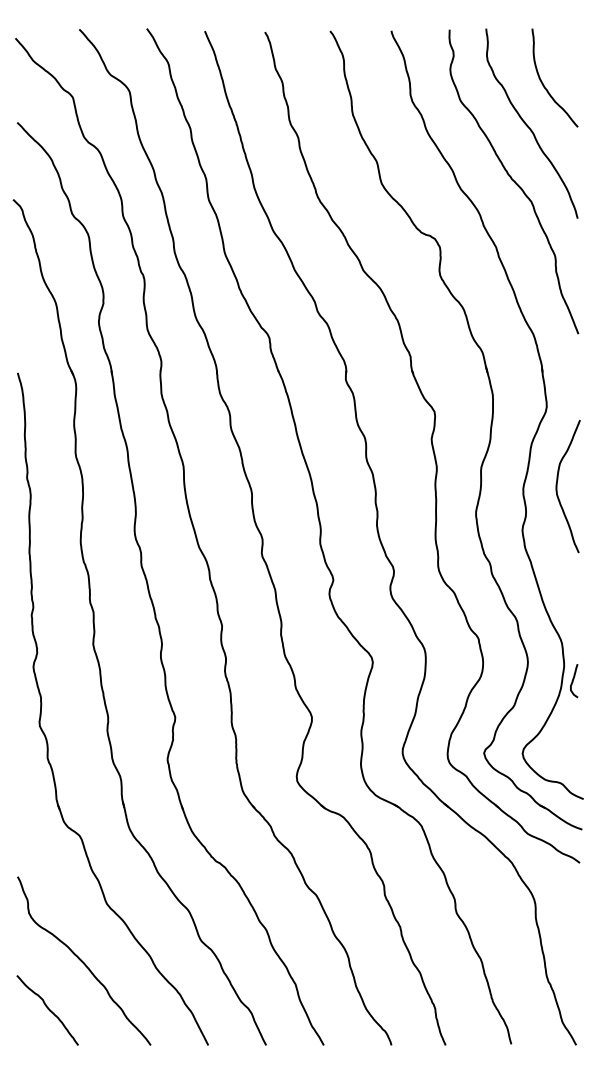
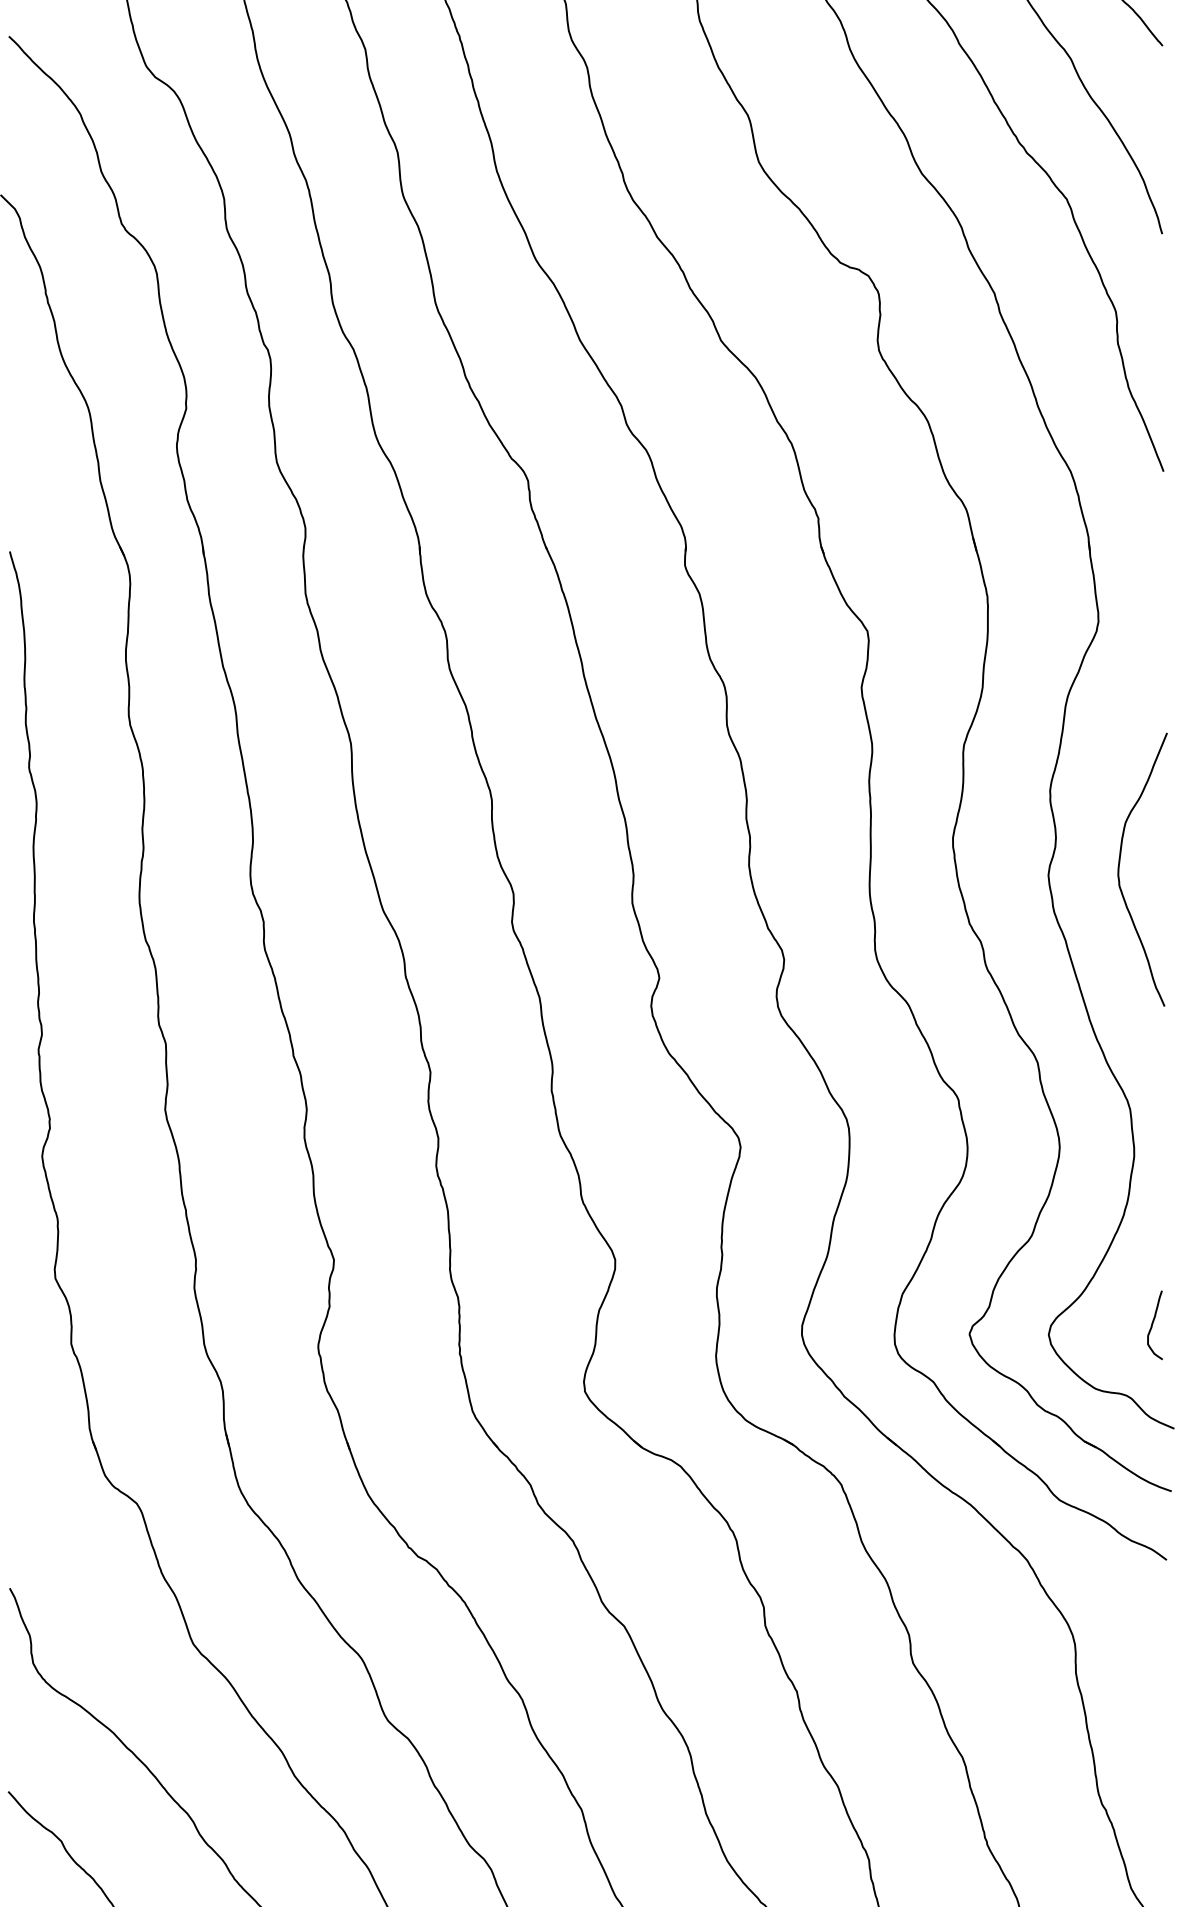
curve: (557, 486) -> (1120, 869), moved
curve: (573, 681) -> (1153, 1326), moved

